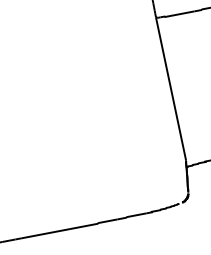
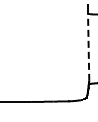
line: (170, 86) -> (88, 46), solid -> dashed

